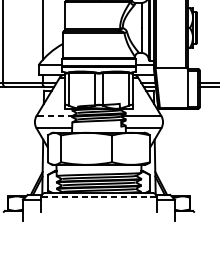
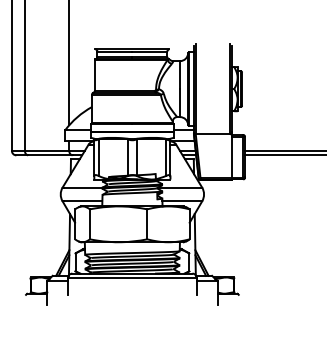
line: (56, 115) -> (84, 187), dashed -> solid
line: (98, 197) -> (131, 278), dashed -> solid

